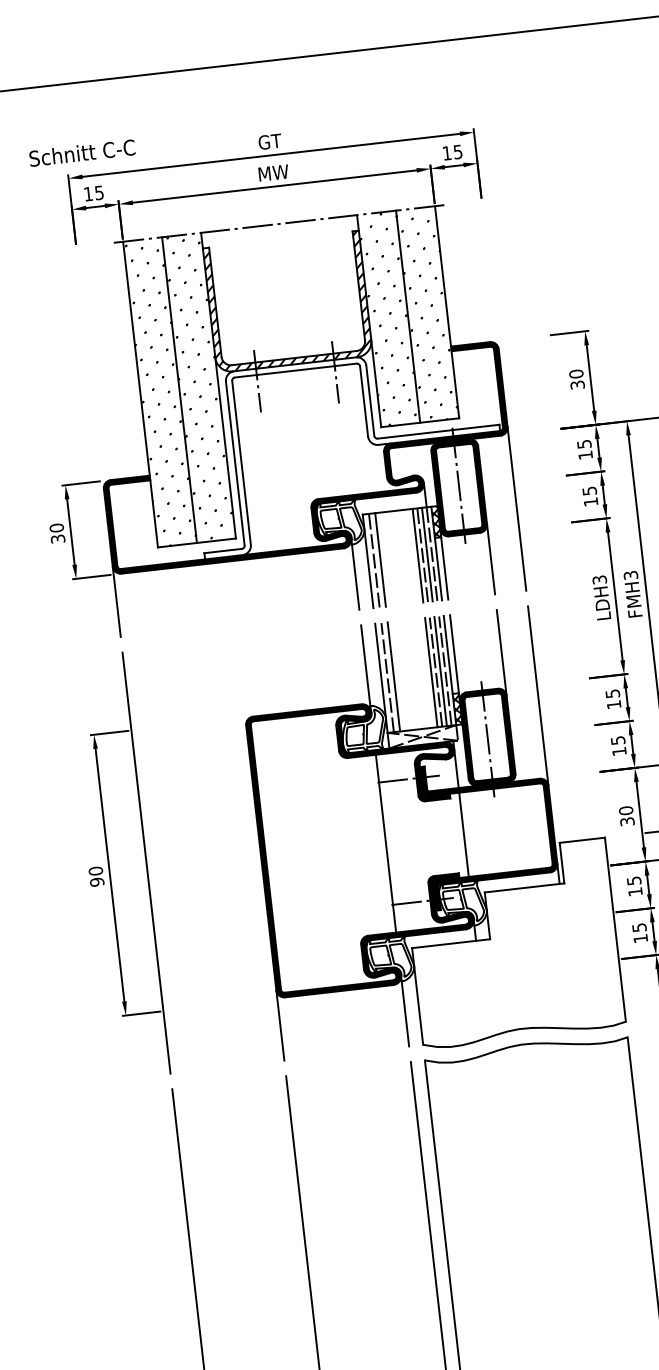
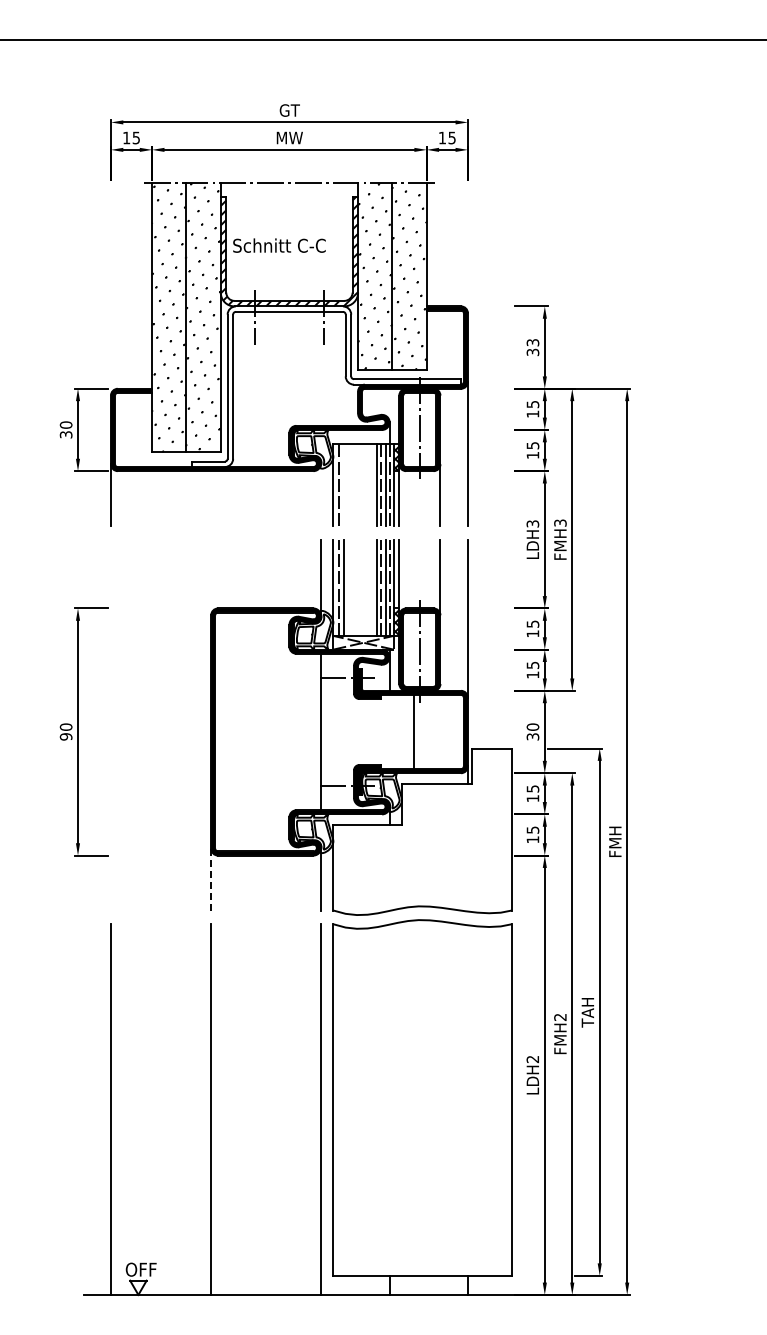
text: (82, 152) -> (279, 245), moved
text: (575, 373) -> (532, 342), 30 -> 33
line: (380, 559) -> (344, 484), removed
line: (355, 573) -> (321, 494), removed
line: (463, 834) -> (413, 731), moved
line: (145, 862) -> (110, 724), removed
line: (280, 1025) -> (211, 879), solid -> dashed

